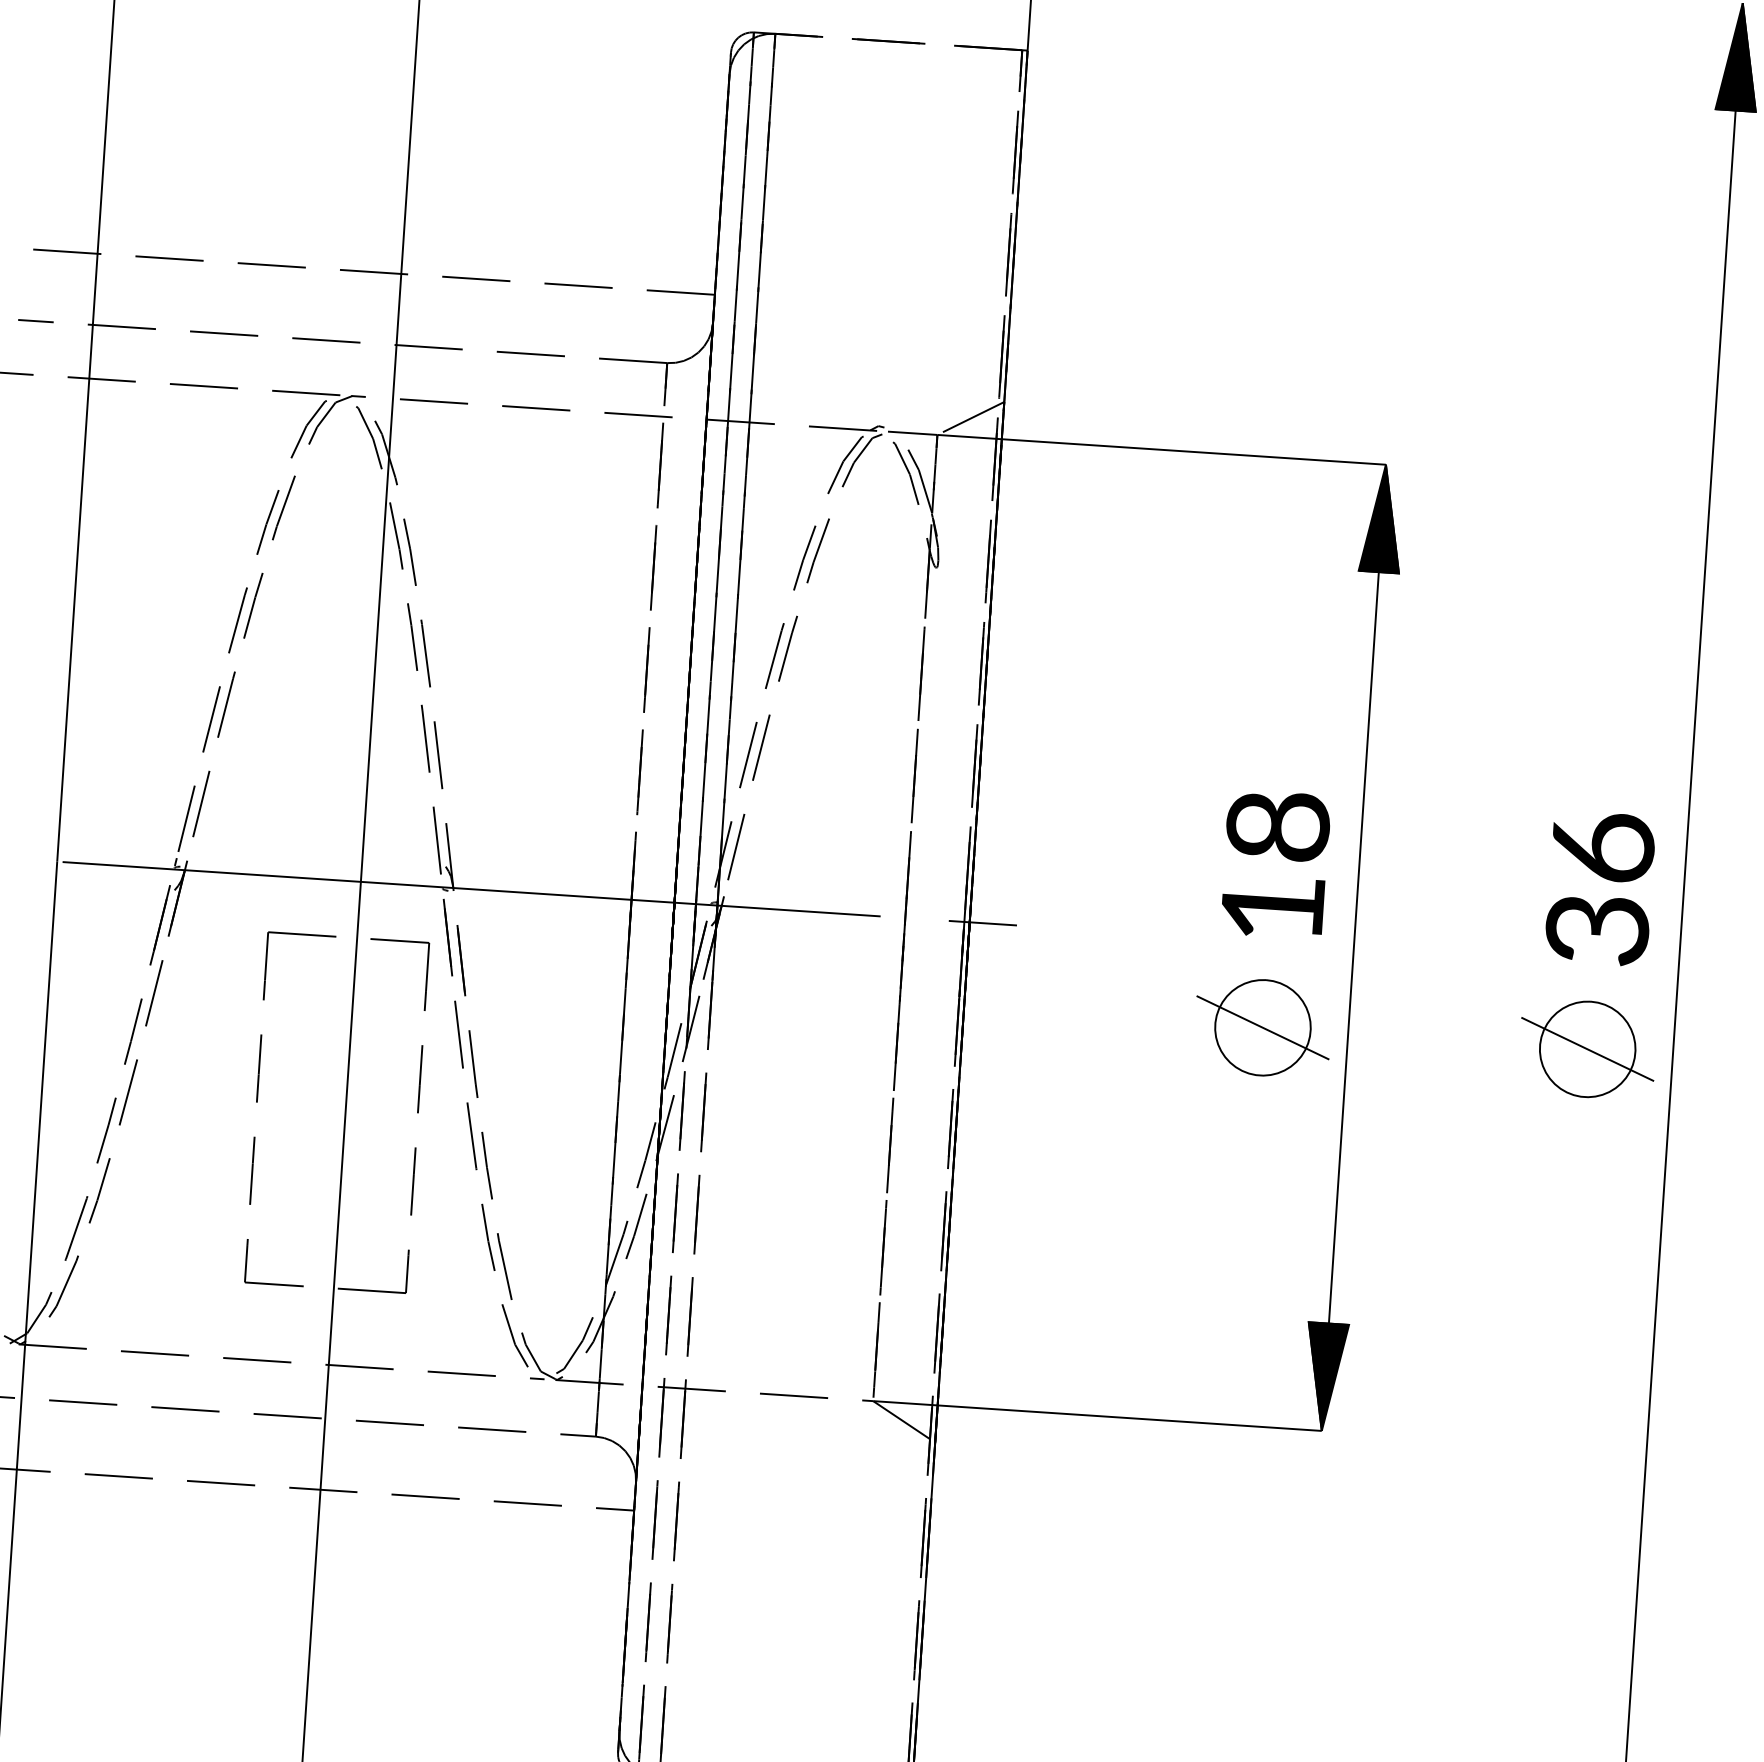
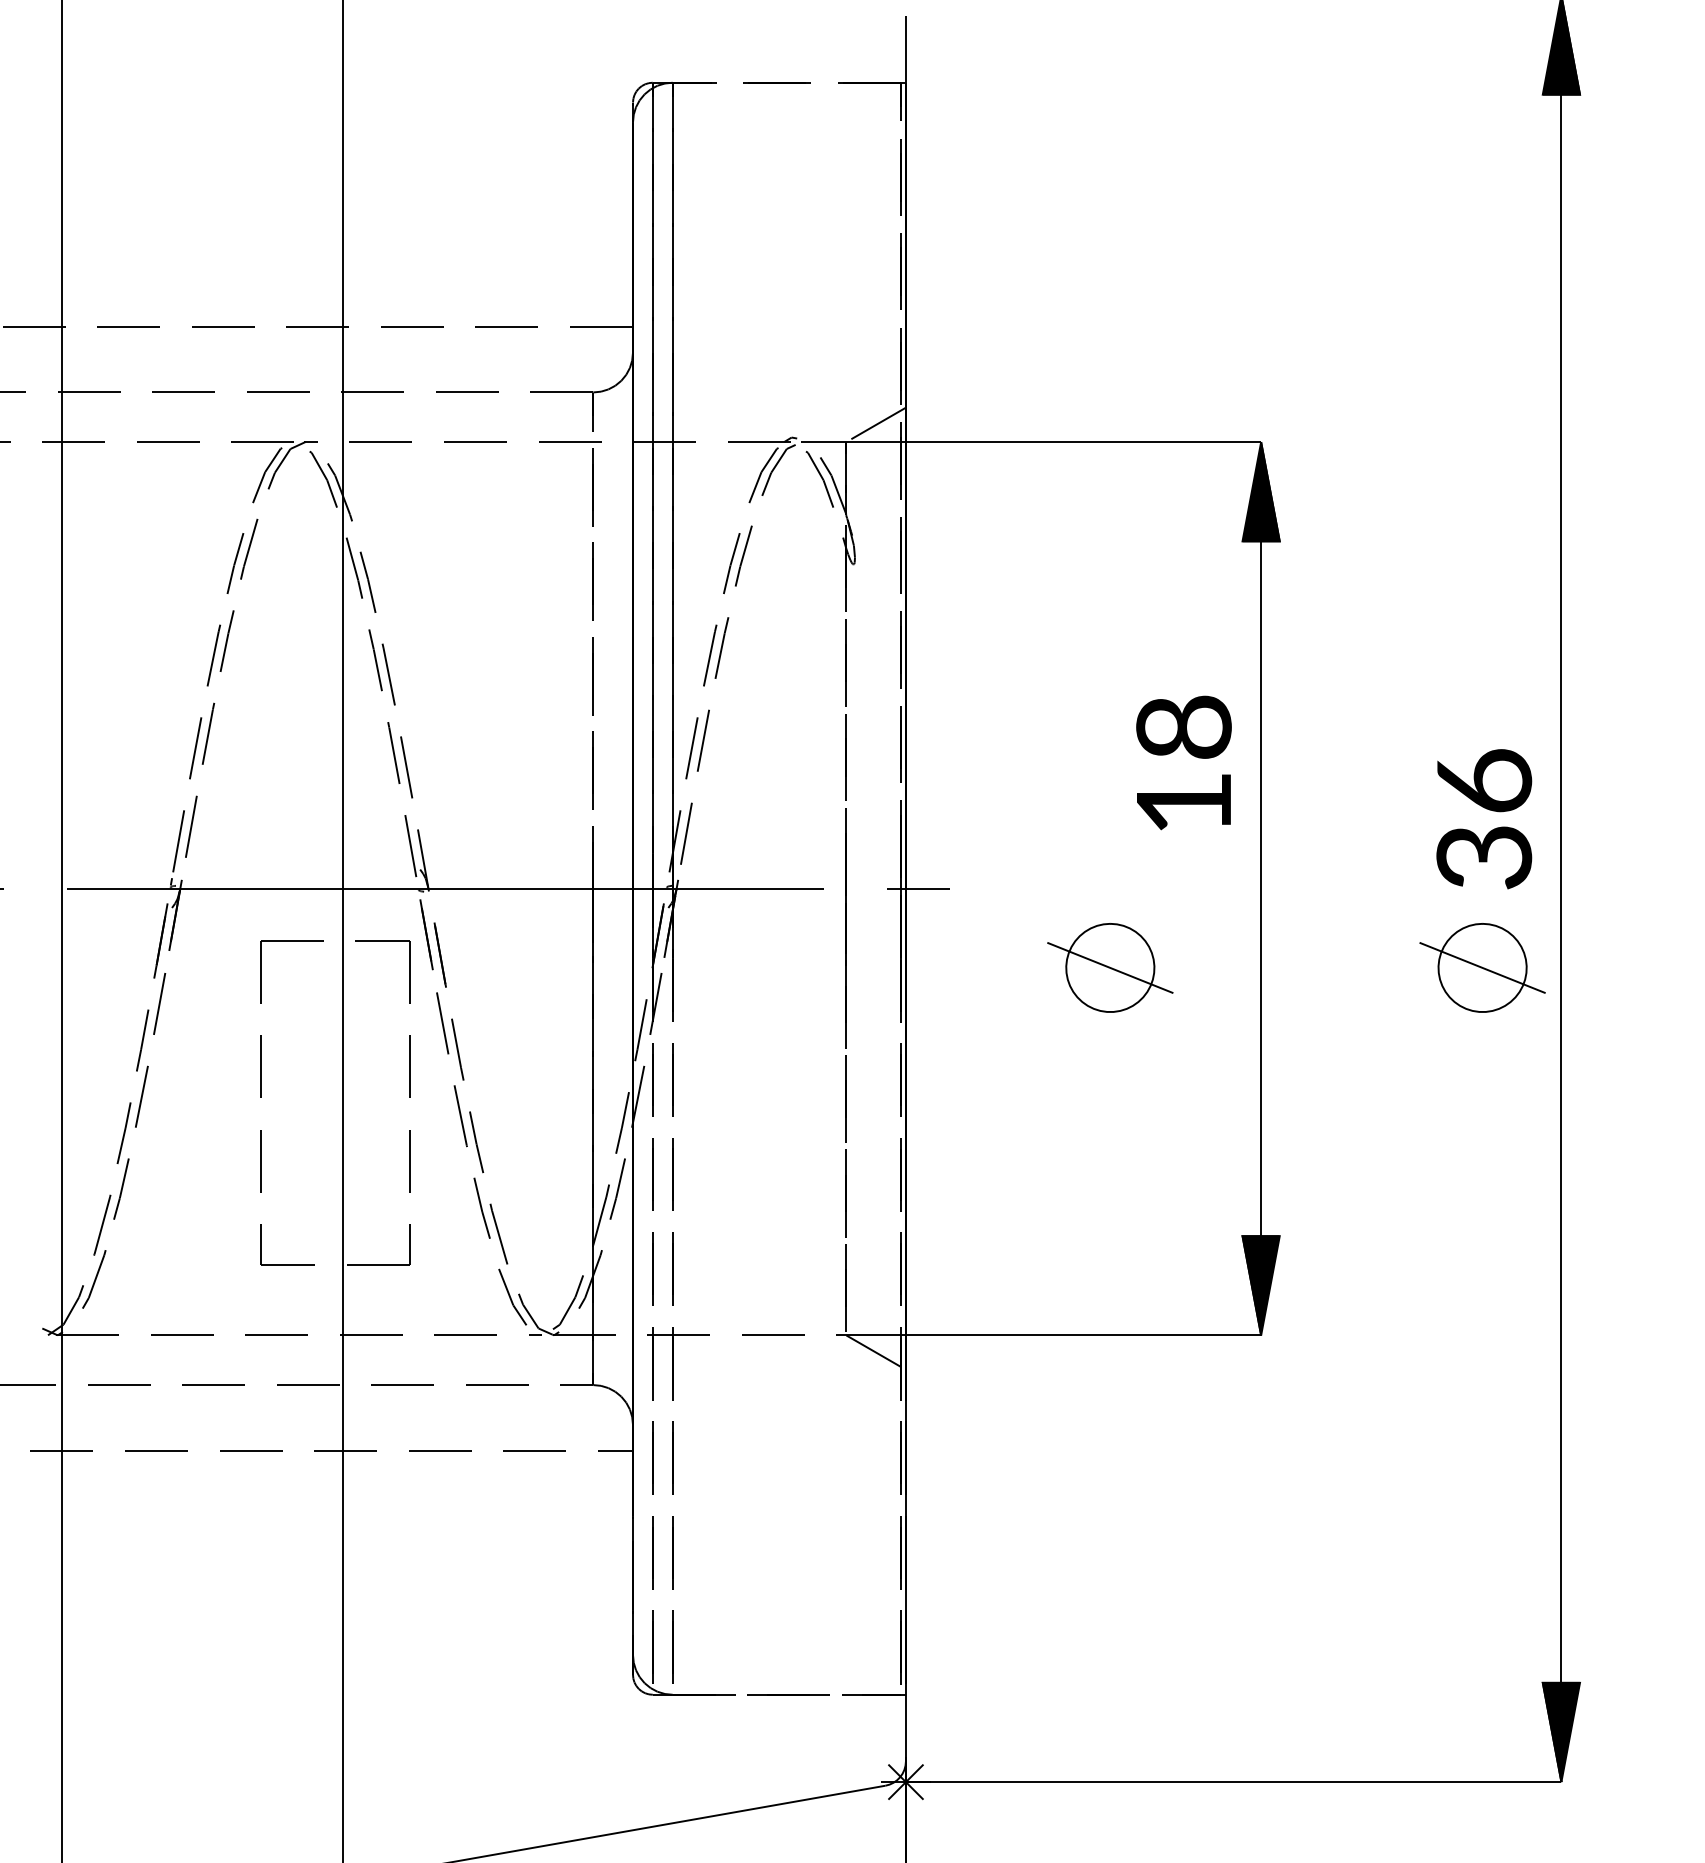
text: (1275, 864) -> (1183, 762), moved
part: (1263, 1027) -> (1110, 967), moved

